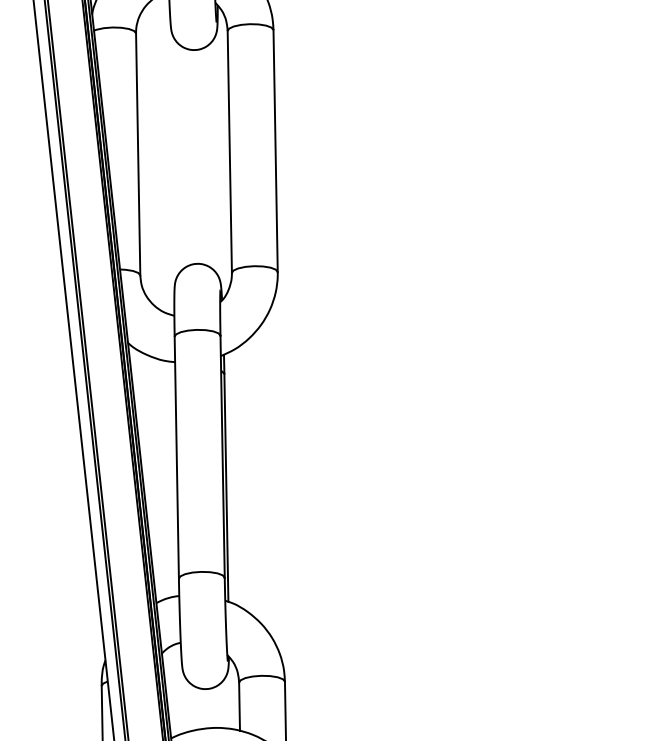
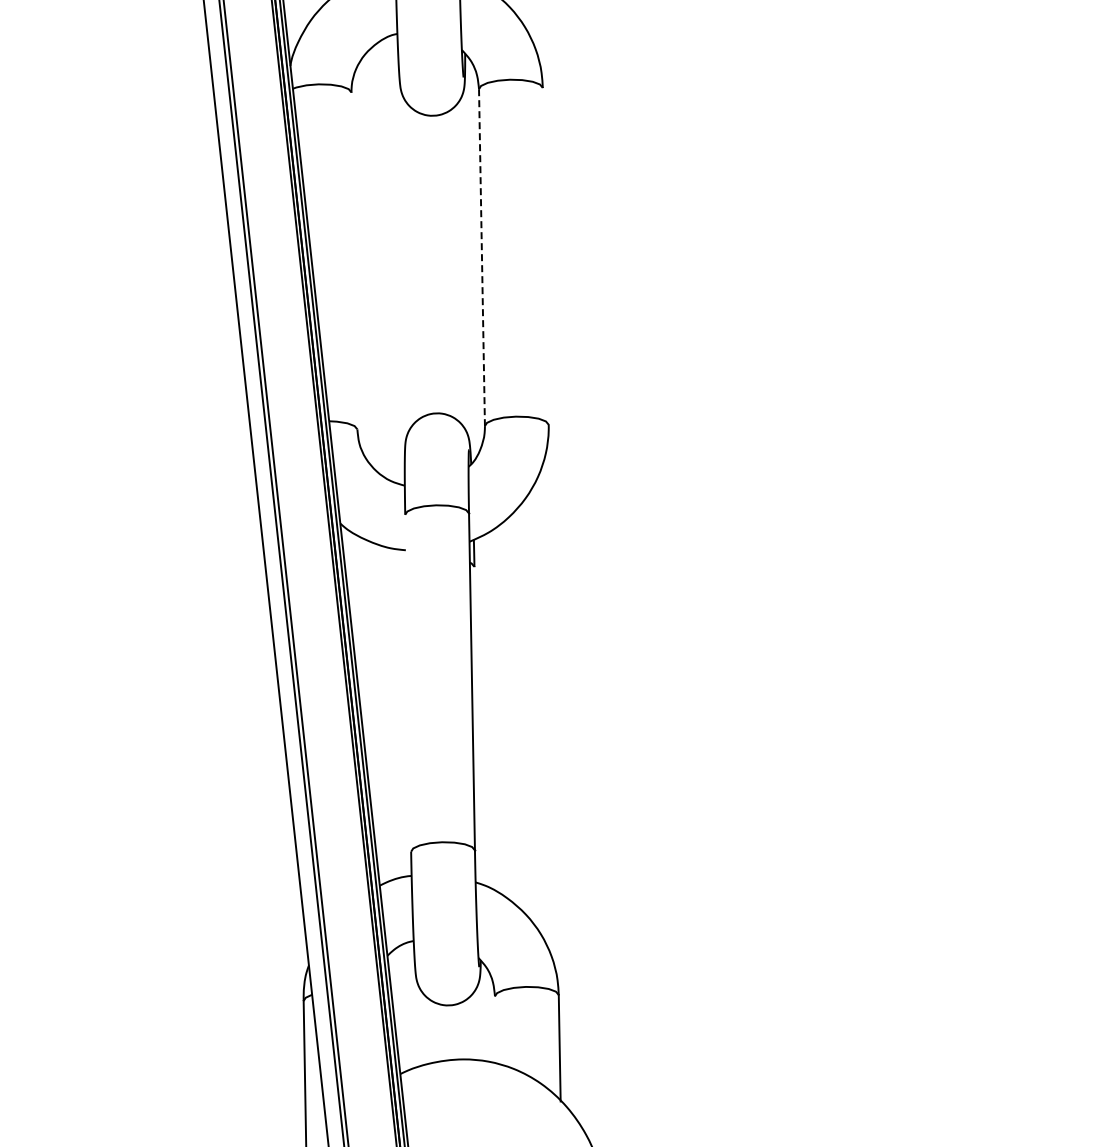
line: (275, 151) -> (545, 256), removed
line: (229, 152) -> (481, 258), solid -> dashed
line: (138, 154) -> (354, 260), removed
line: (177, 457) -> (408, 682), removed
line: (226, 488) -> (477, 725), removed
line: (239, 706) -> (495, 1029), removed

